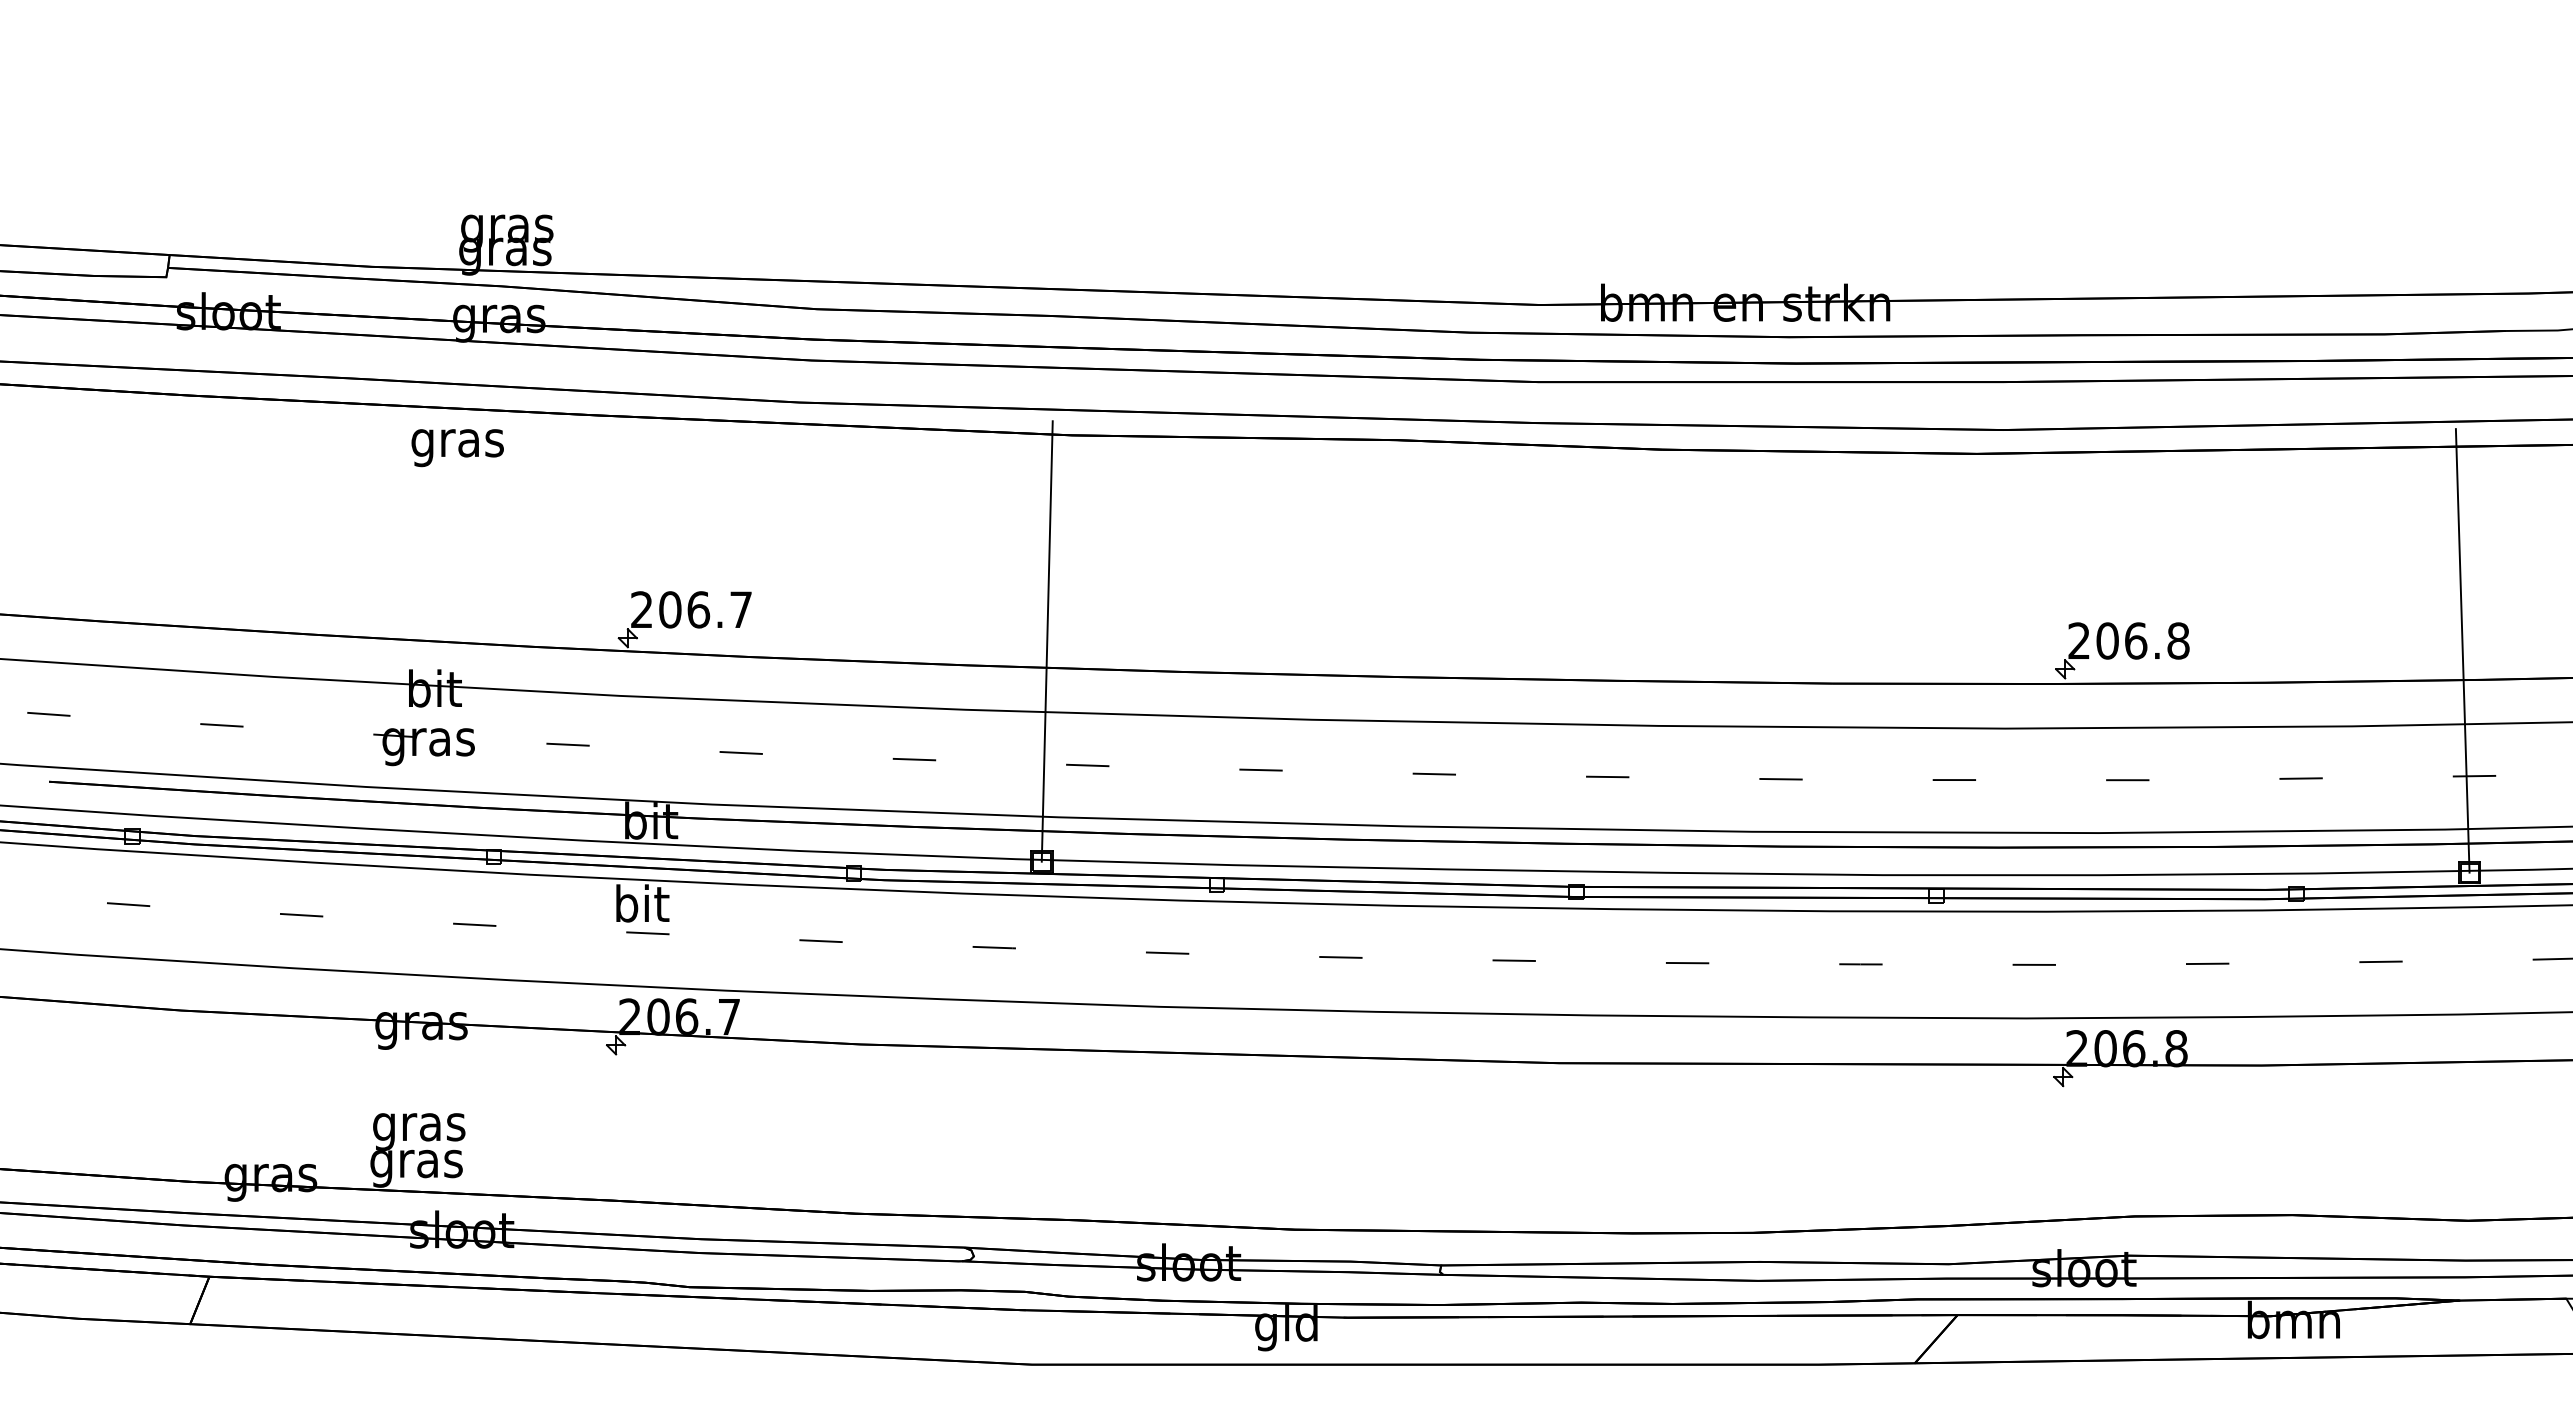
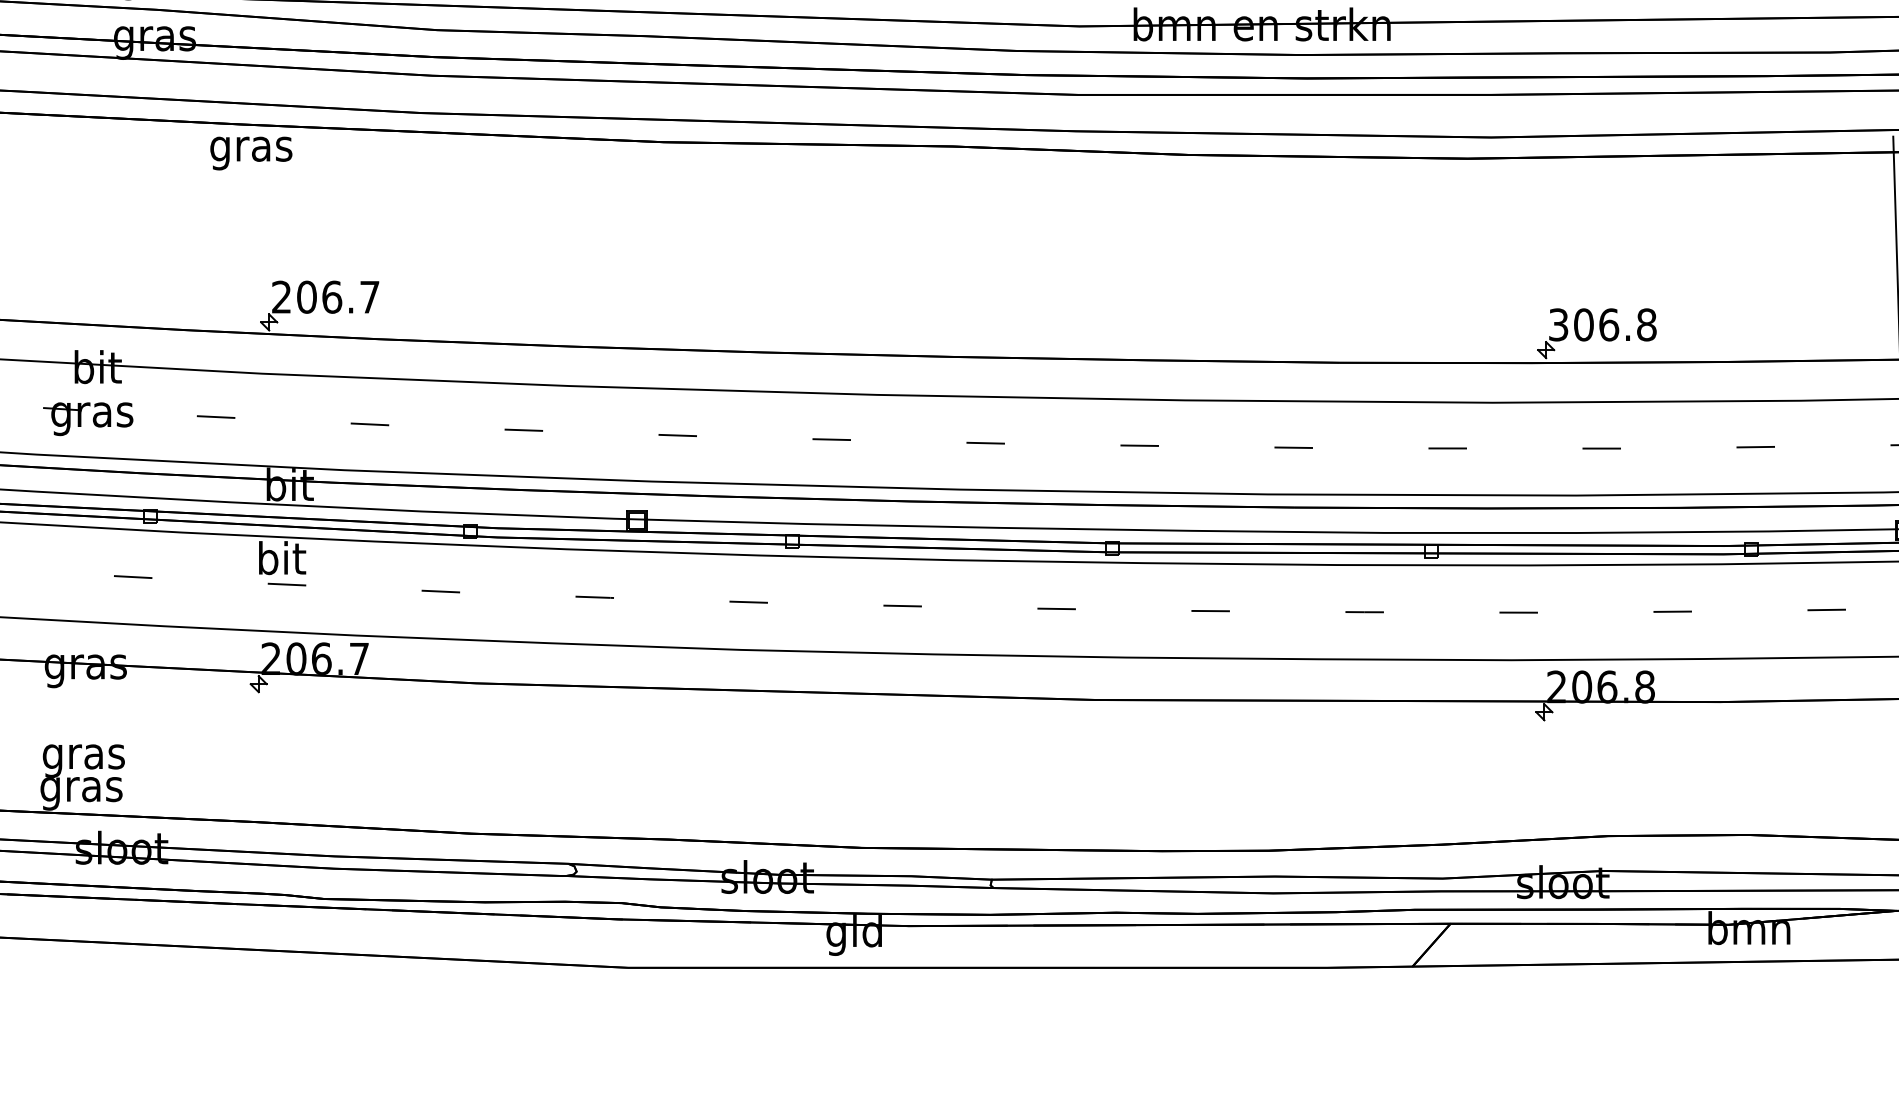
text: (457, 448) -> (251, 153), moved
text: (2078, 640) -> (1557, 324), 206.8 -> 306.8
line: (1046, 641) -> (641, 325), removed

